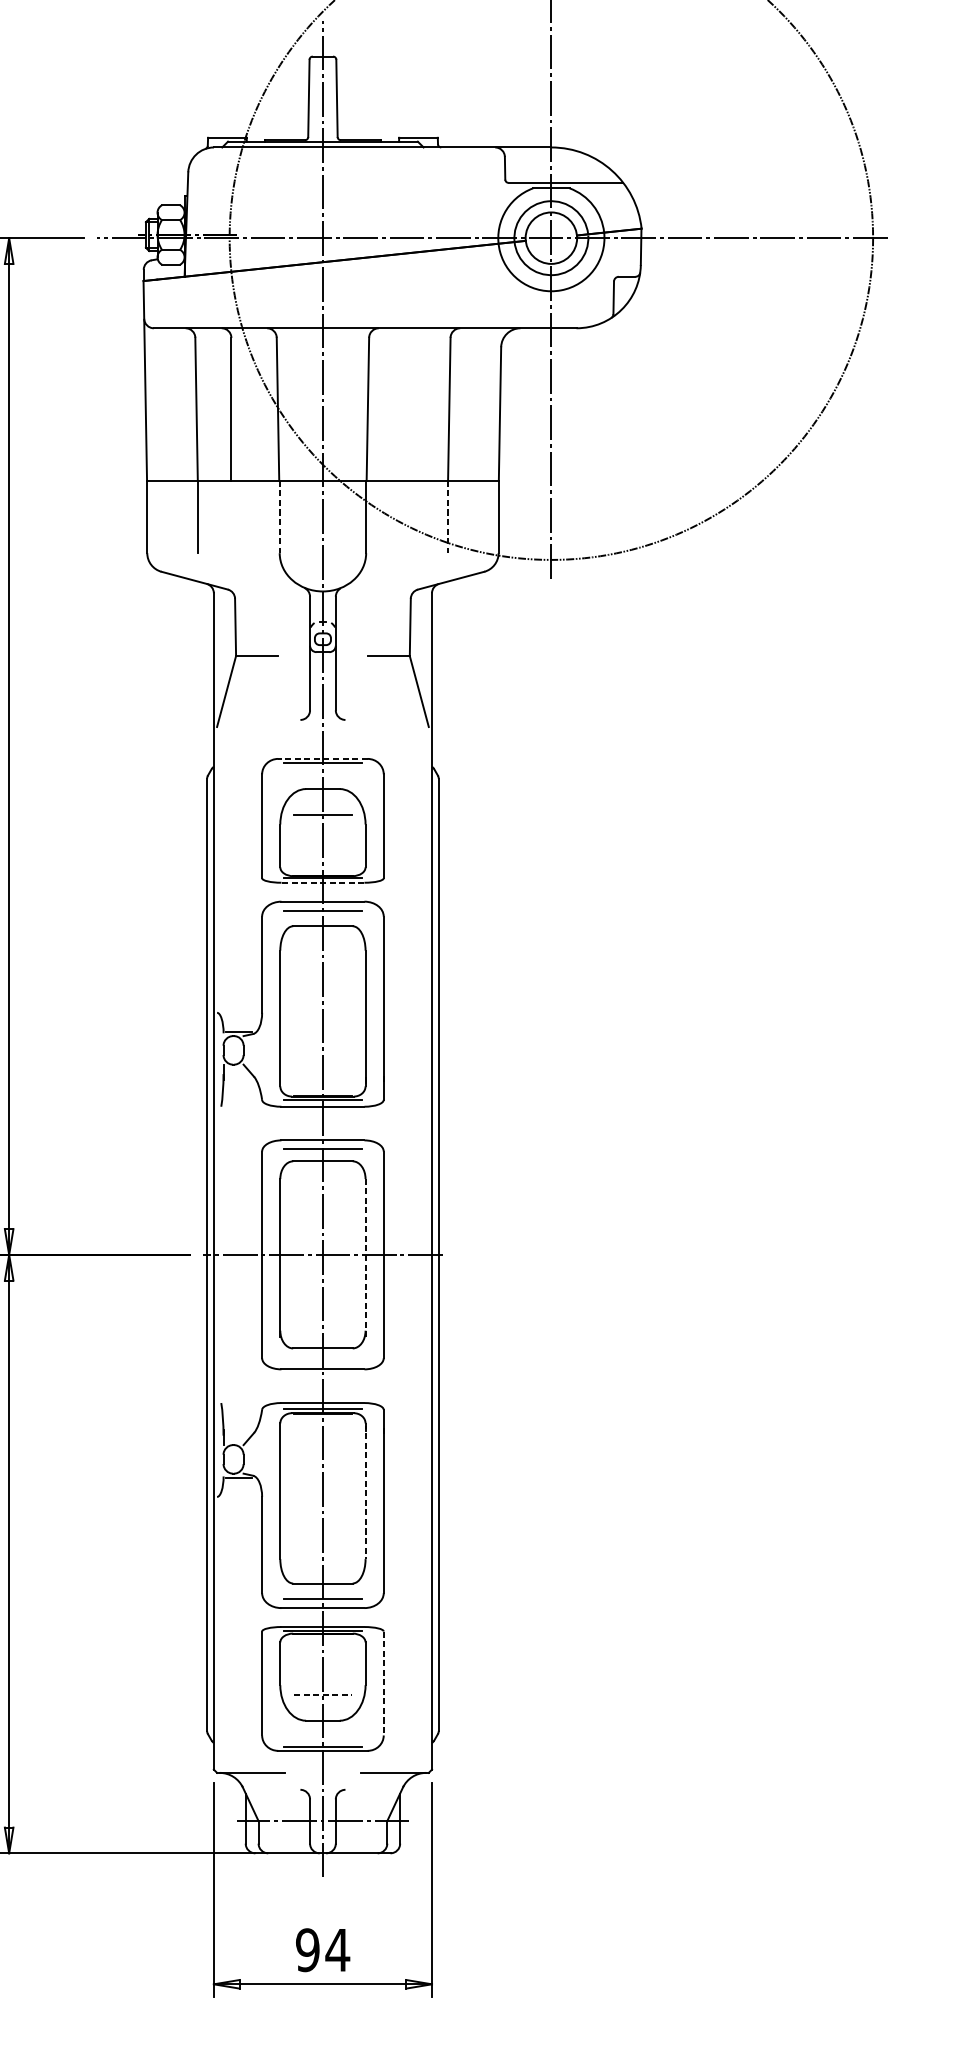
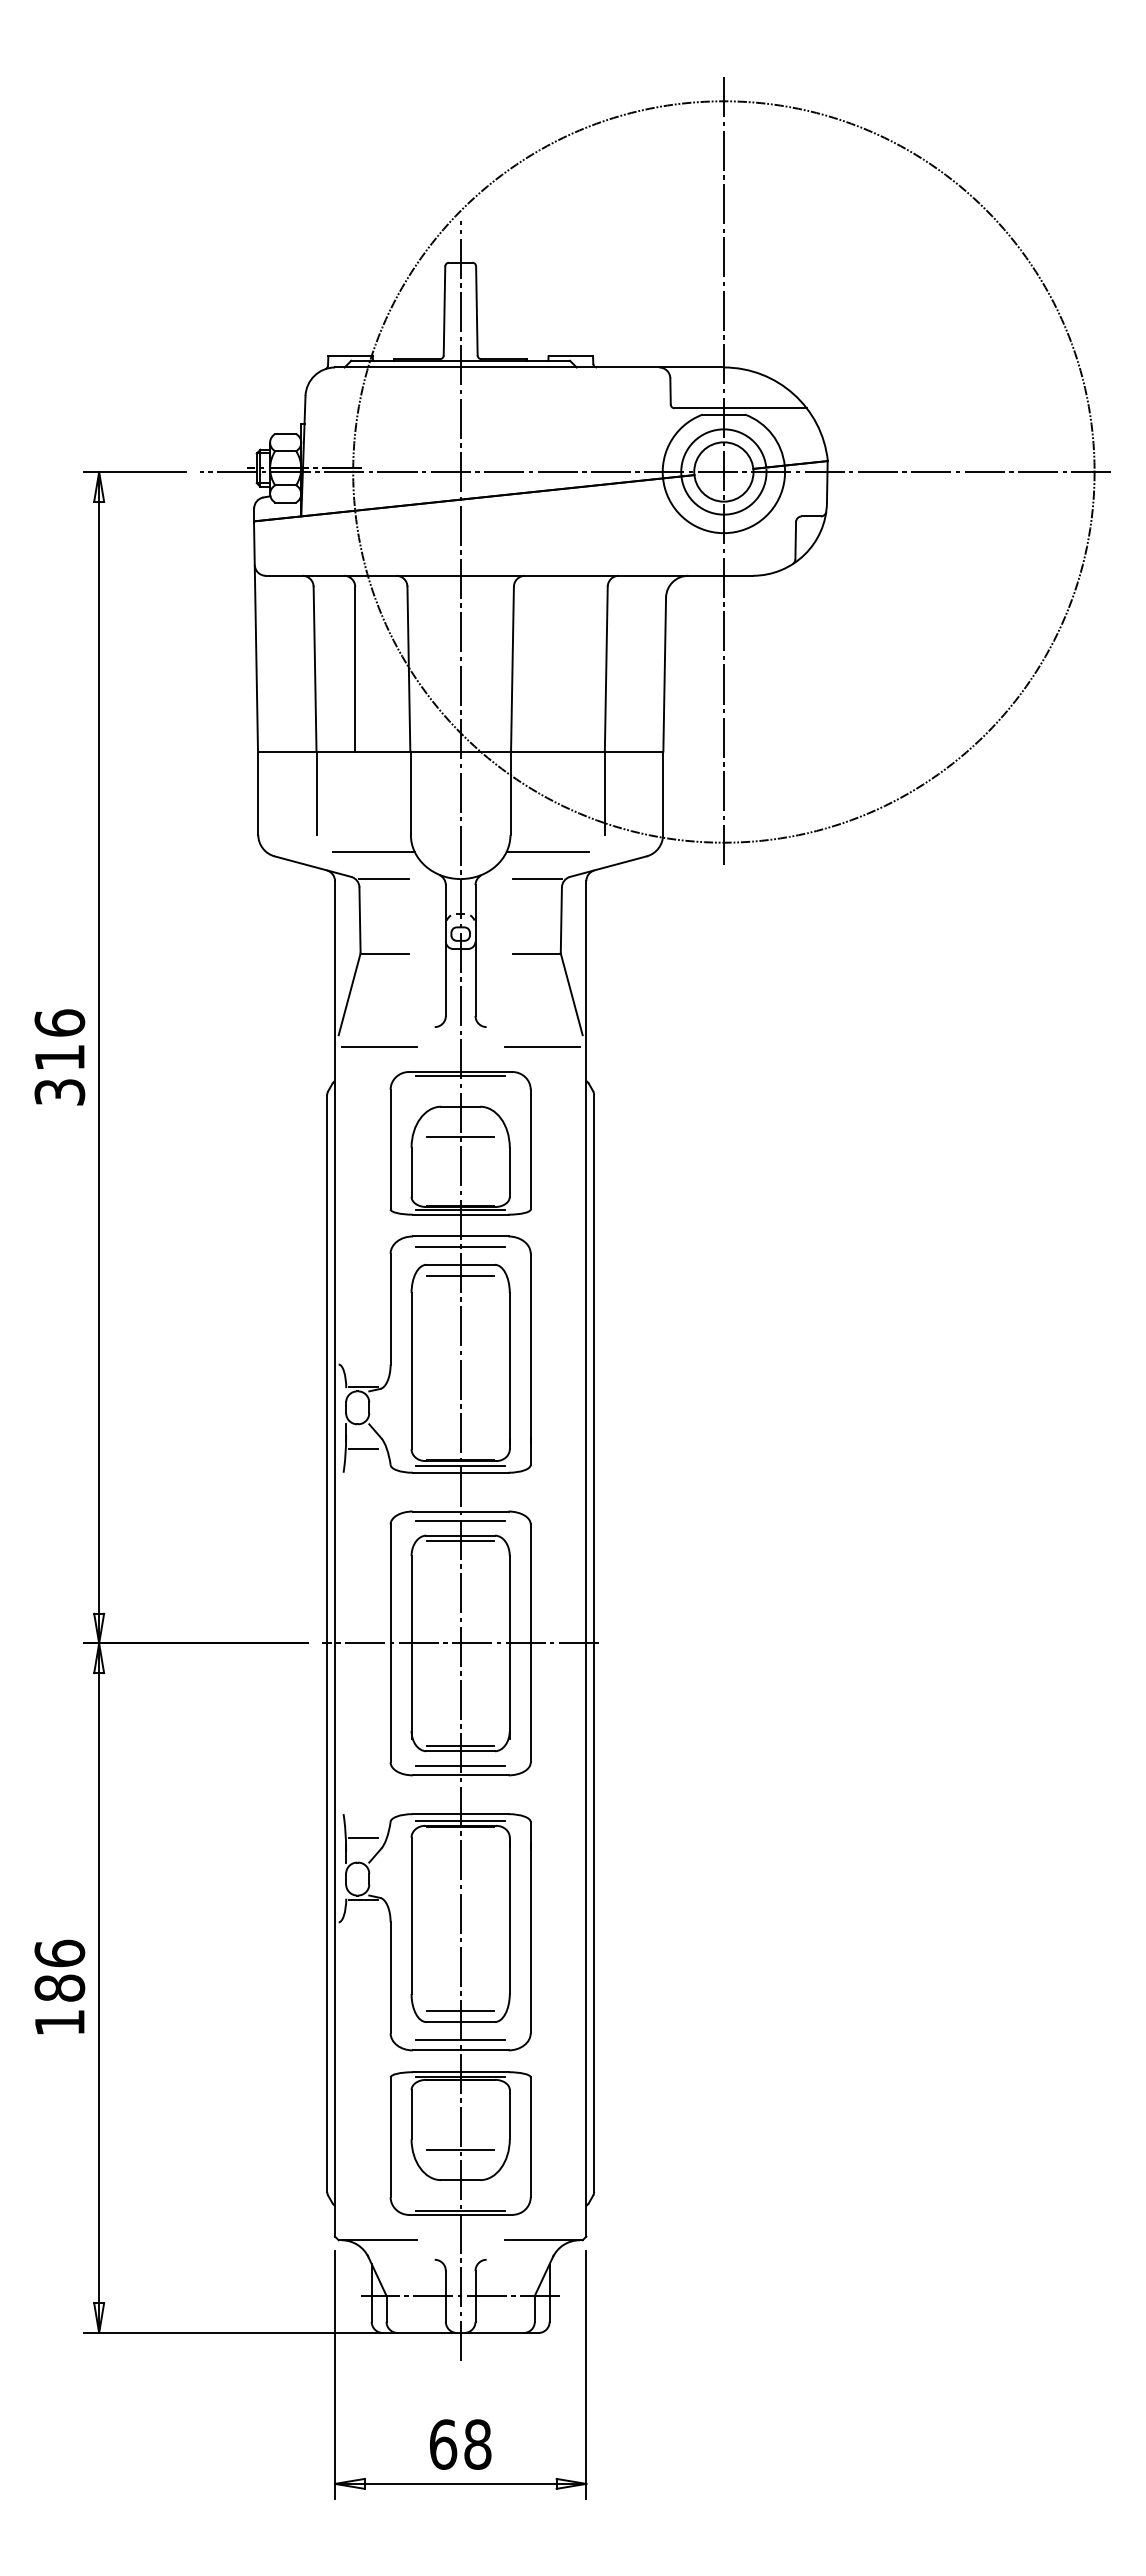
line: (279, 517) -> (410, 793), dashed -> solid
line: (447, 517) -> (604, 793), dashed -> solid
line: (247, 567) -> (373, 851), added
line: (398, 567) -> (547, 851), added
line: (255, 591) -> (383, 879), added
line: (389, 591) -> (537, 879), added
line: (251, 736) -> (378, 1046), added
line: (393, 736) -> (541, 1046), added
line: (322, 758) -> (460, 1071), dashed -> solid
line: (322, 882) -> (460, 1214), dashed -> solid
line: (322, 936) -> (460, 1276), added
line: (238, 1085) -> (363, 1448), added
line: (322, 1165) -> (460, 1540), added
line: (365, 1257) -> (509, 1646), dashed -> solid
line: (322, 1343) -> (460, 1745), added
line: (322, 1360) -> (460, 1765), added
line: (238, 1424) -> (363, 1838), added
line: (365, 1491) -> (509, 1916), dashed -> solid
line: (322, 1573) -> (460, 2010), added
line: (383, 1683) -> (530, 2137), dashed -> solid
line: (323, 1694) -> (461, 2149), dashed -> solid
text: (322, 1950) -> (460, 2444), 94 -> 68

